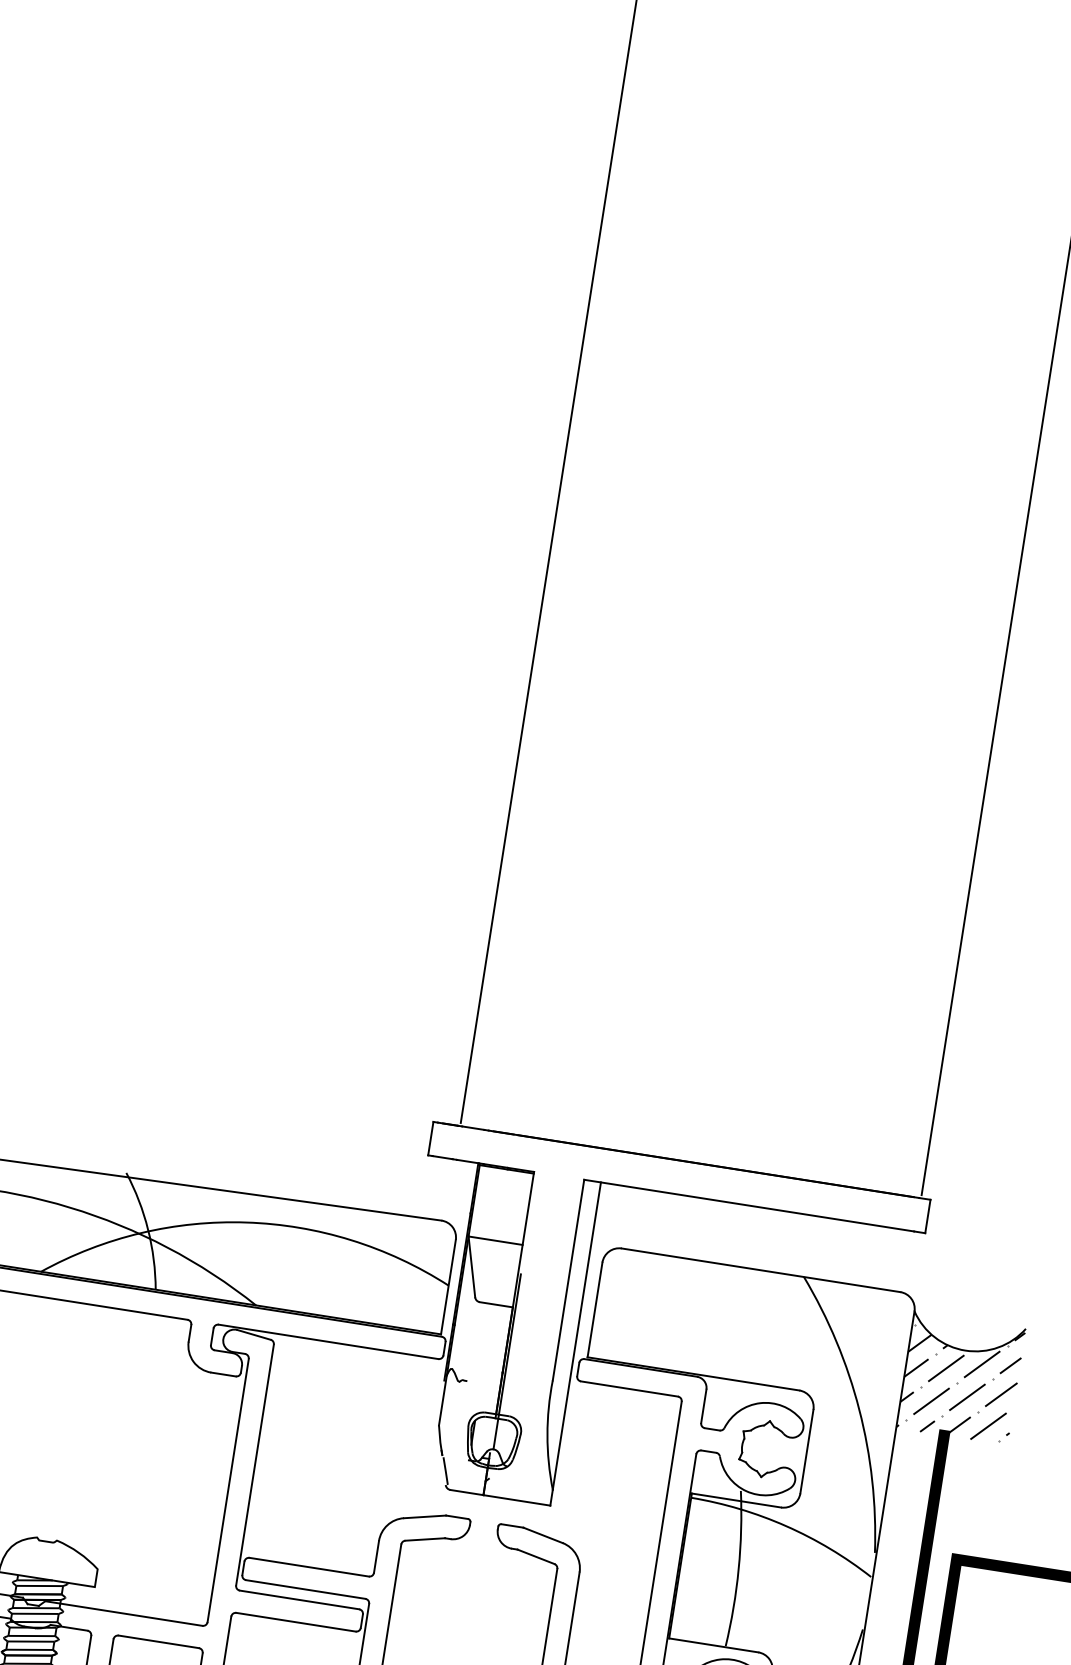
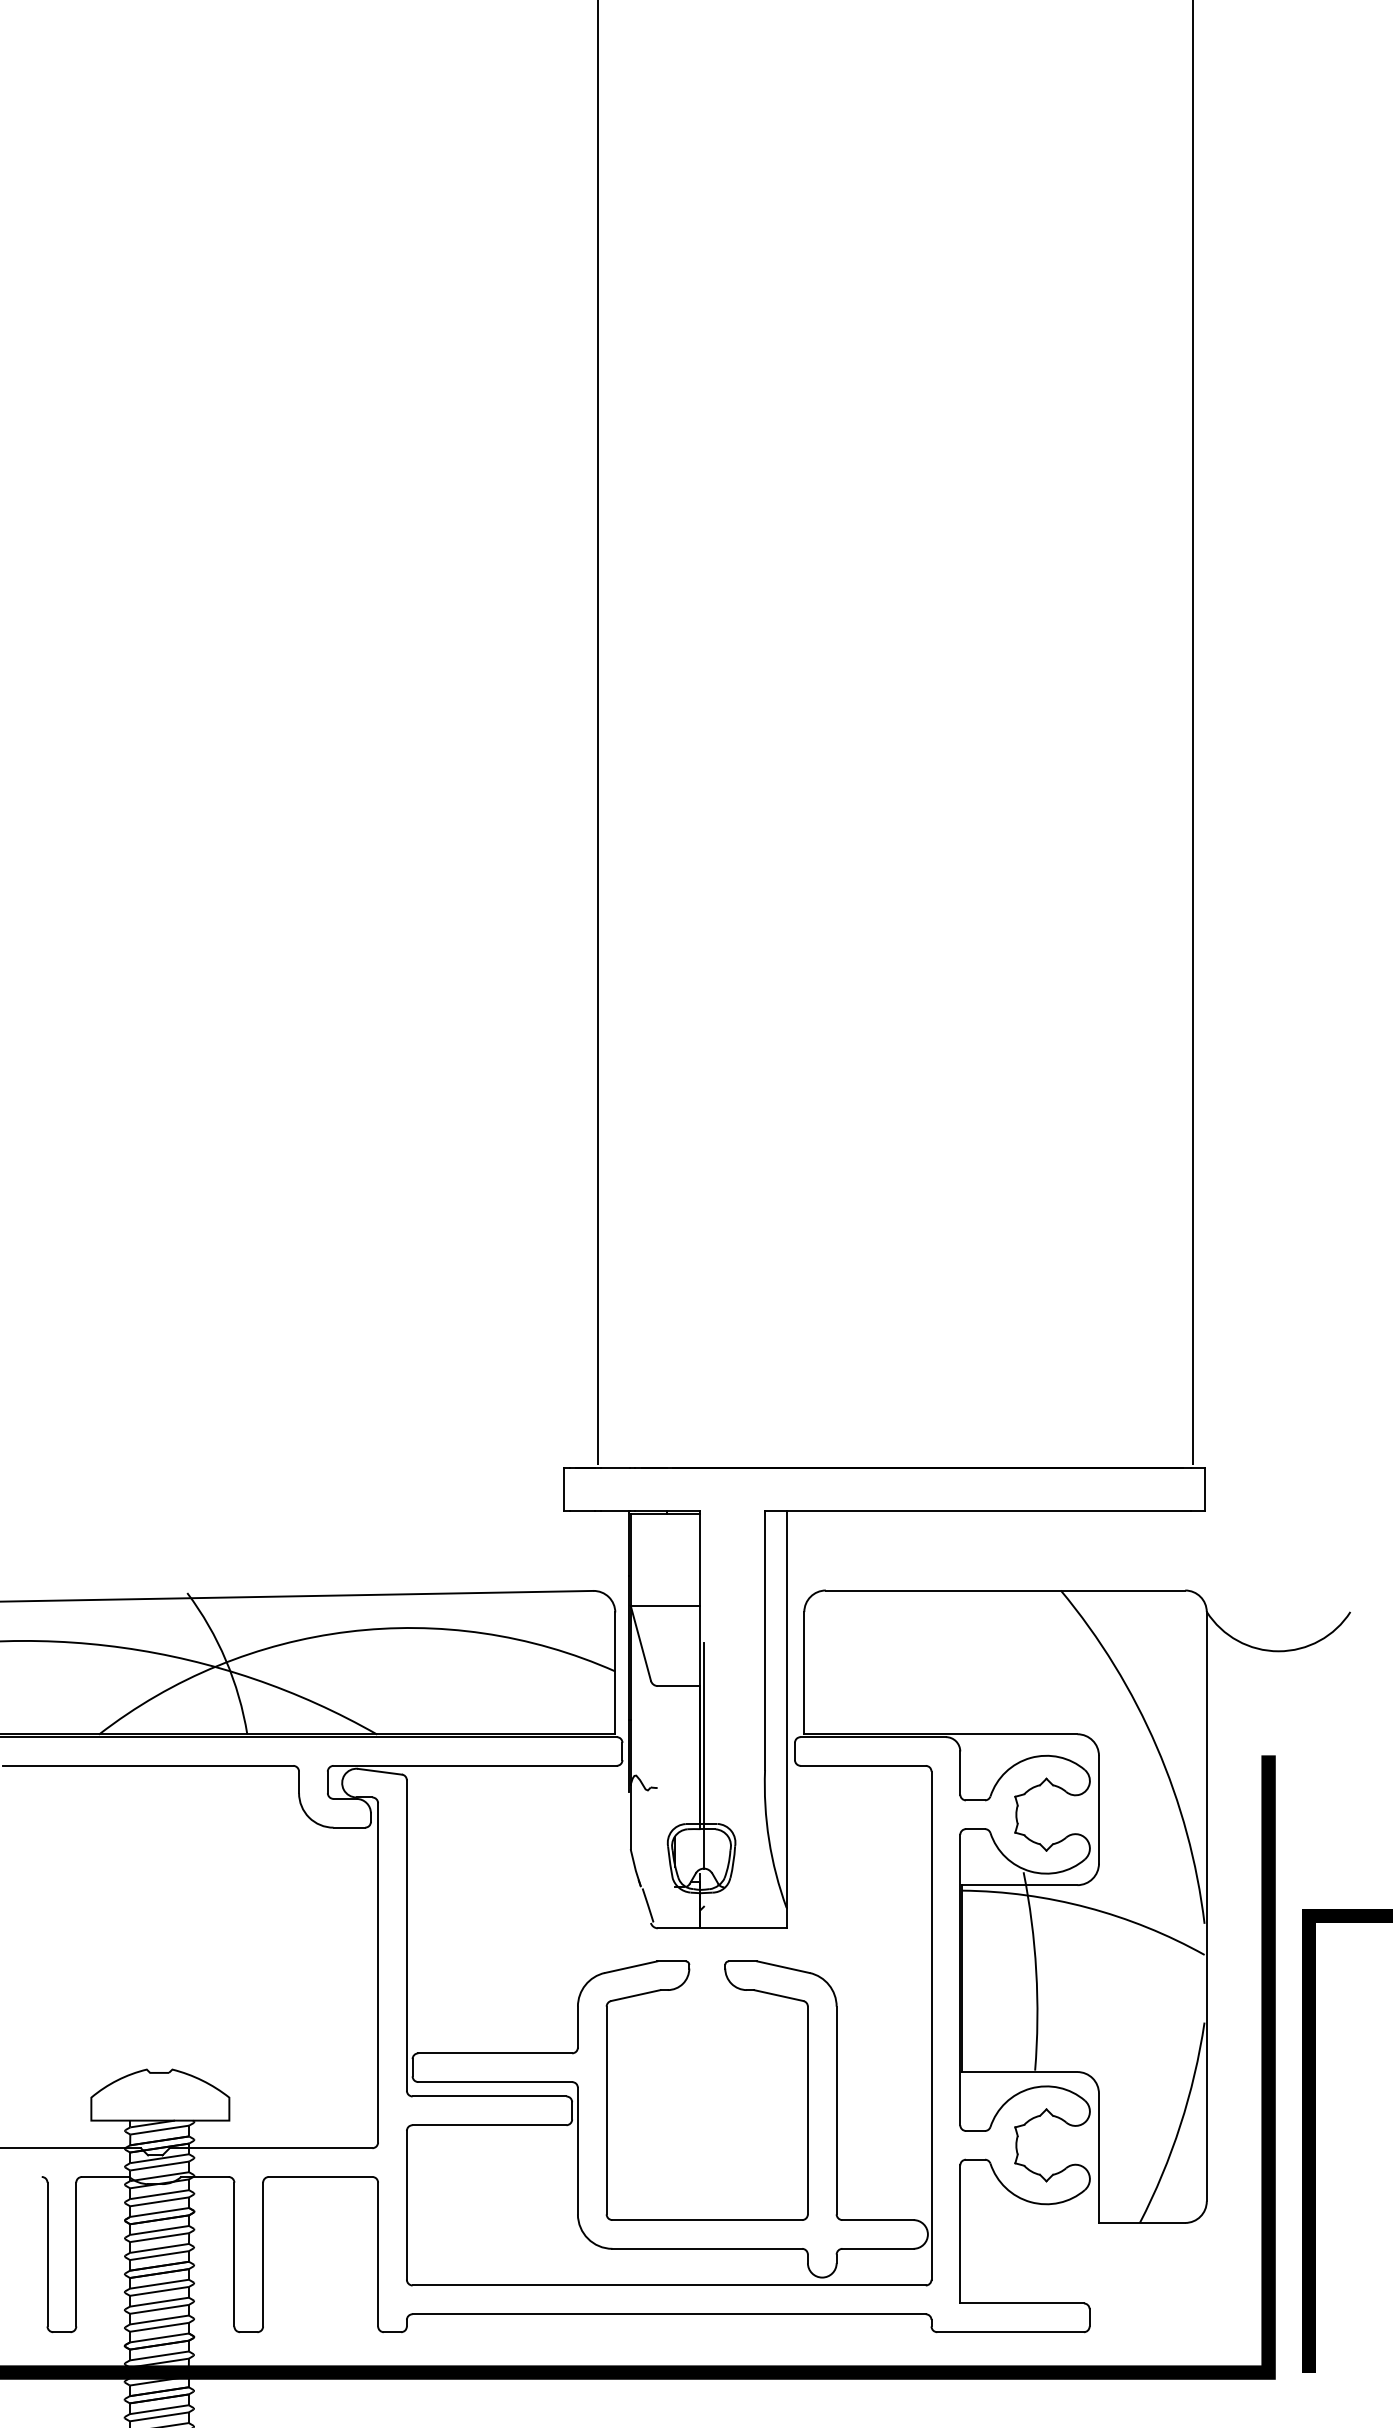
hatch: (960, 1380) -> (1278, 1689), removed

